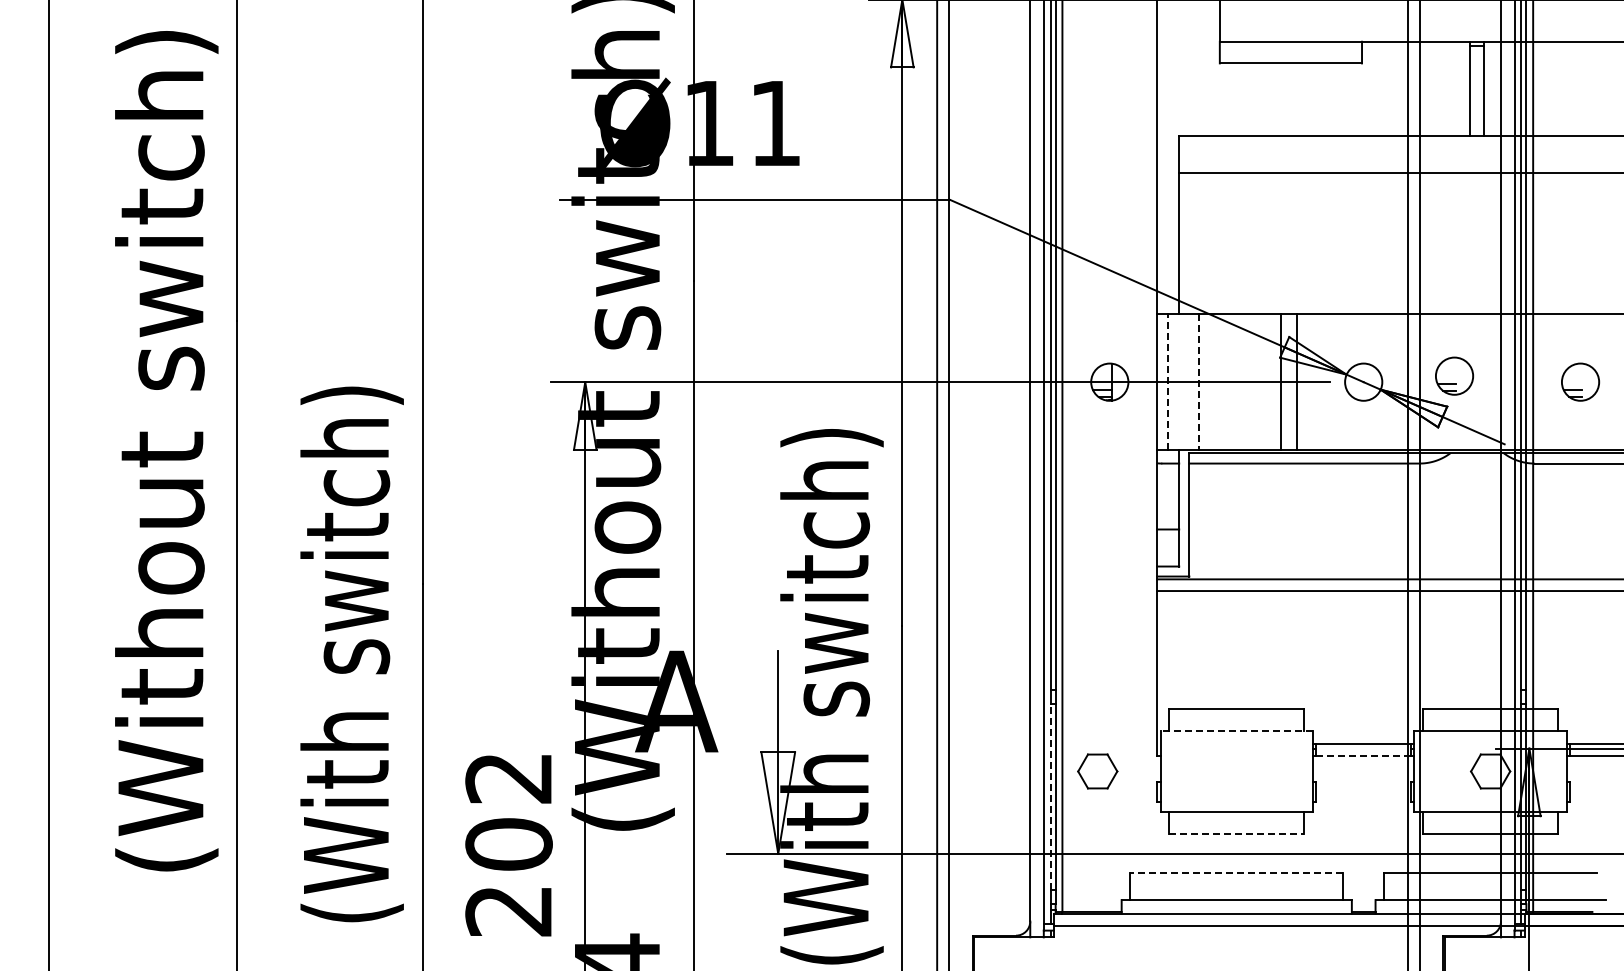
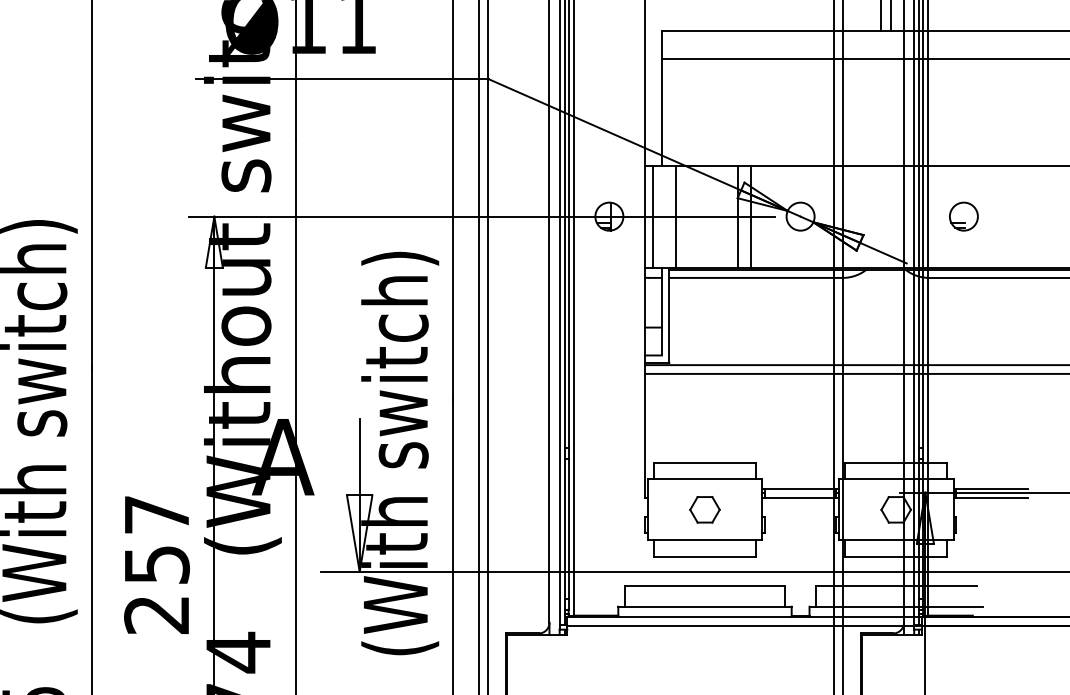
part: (1454, 375) -> (868, 211), removed
line: (1167, 382) -> (652, 216), dashed -> solid
line: (1198, 382) -> (676, 216), dashed -> solid
line: (1236, 730) -> (704, 478), dashed -> solid
line: (1364, 756) -> (801, 498), dashed -> solid
part: (1097, 771) -> (704, 509), moved
line: (1050, 796) -> (564, 528), dashed -> solid
text: (508, 811) -> (156, 539), 202 -> 257
line: (1236, 834) -> (704, 557), dashed -> solid
line: (1236, 873) -> (704, 586), dashed -> solid

